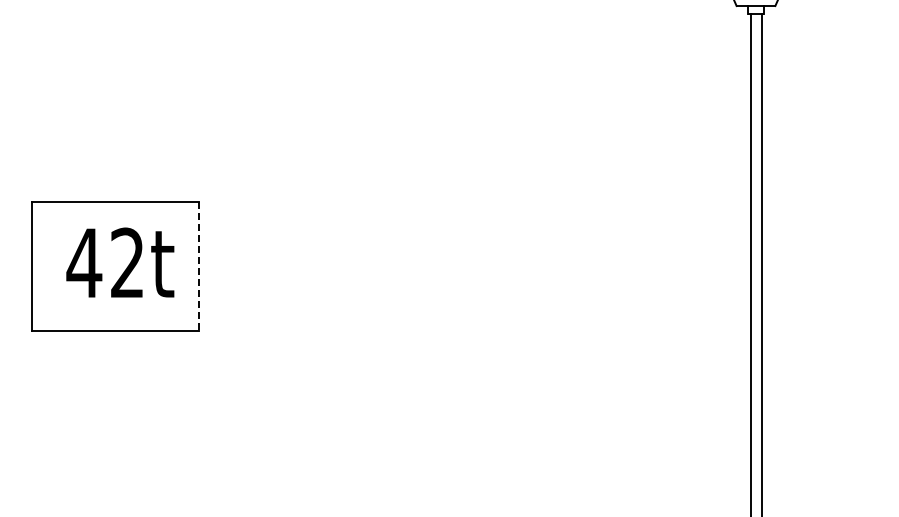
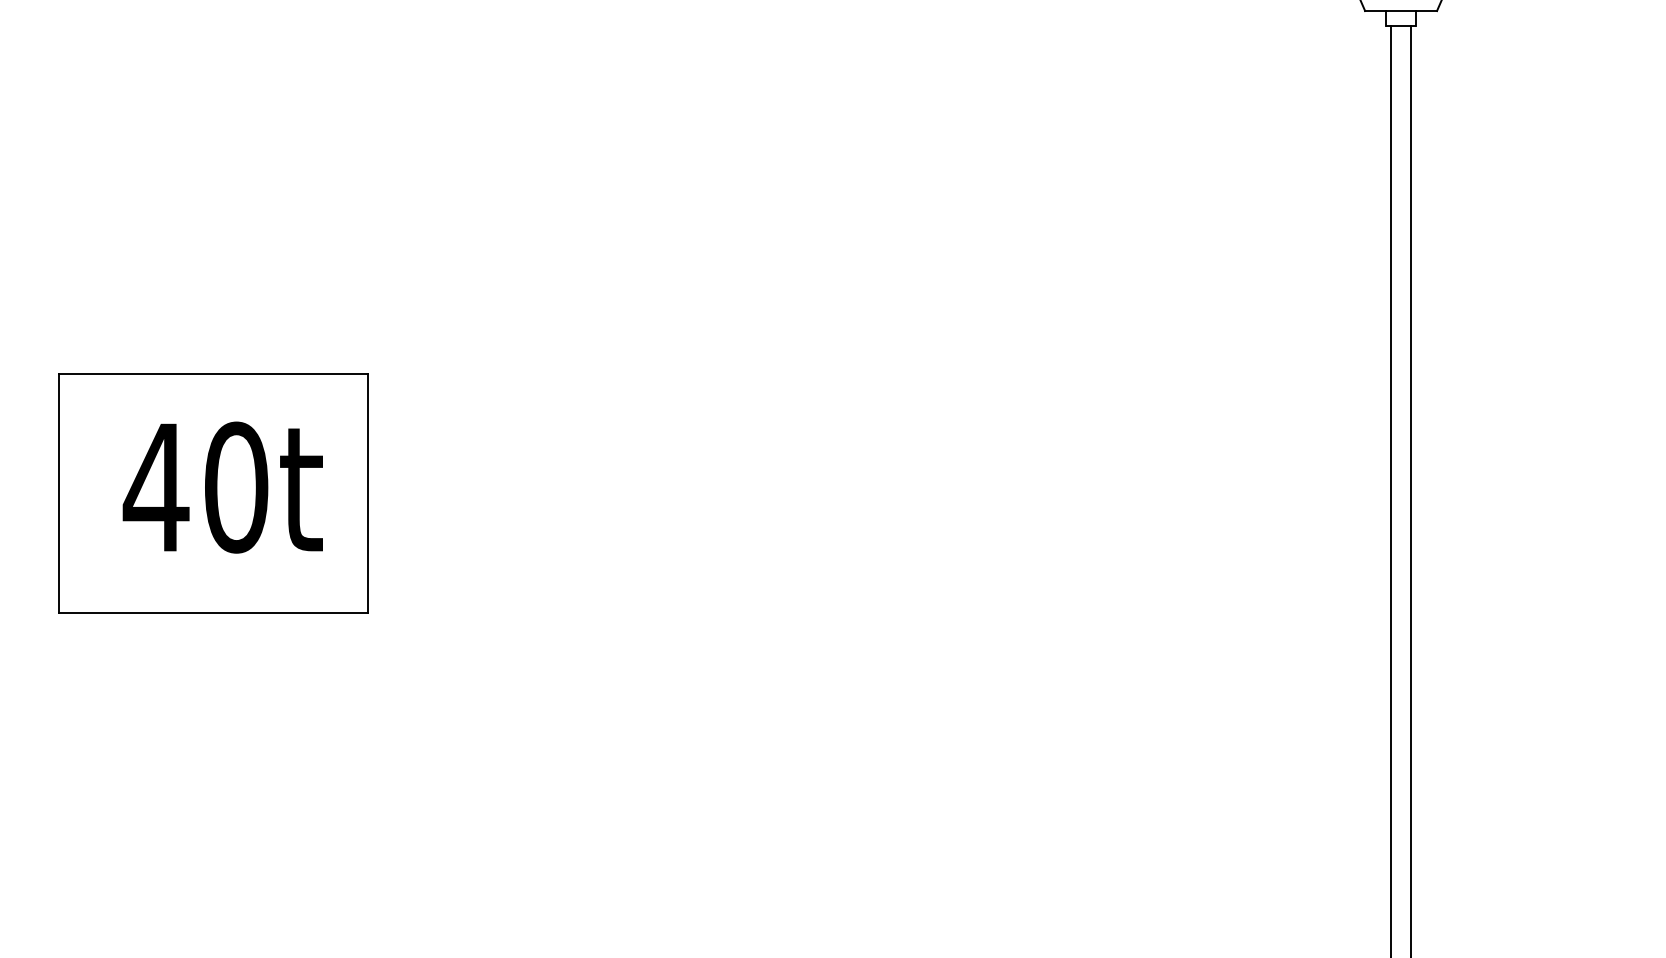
text: (127, 262) -> (236, 486), 42t -> 40t
line: (198, 266) -> (367, 493), dashed -> solid

